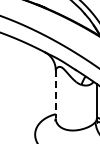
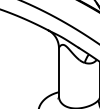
line: (55, 94) -> (58, 72), dashed -> solid

